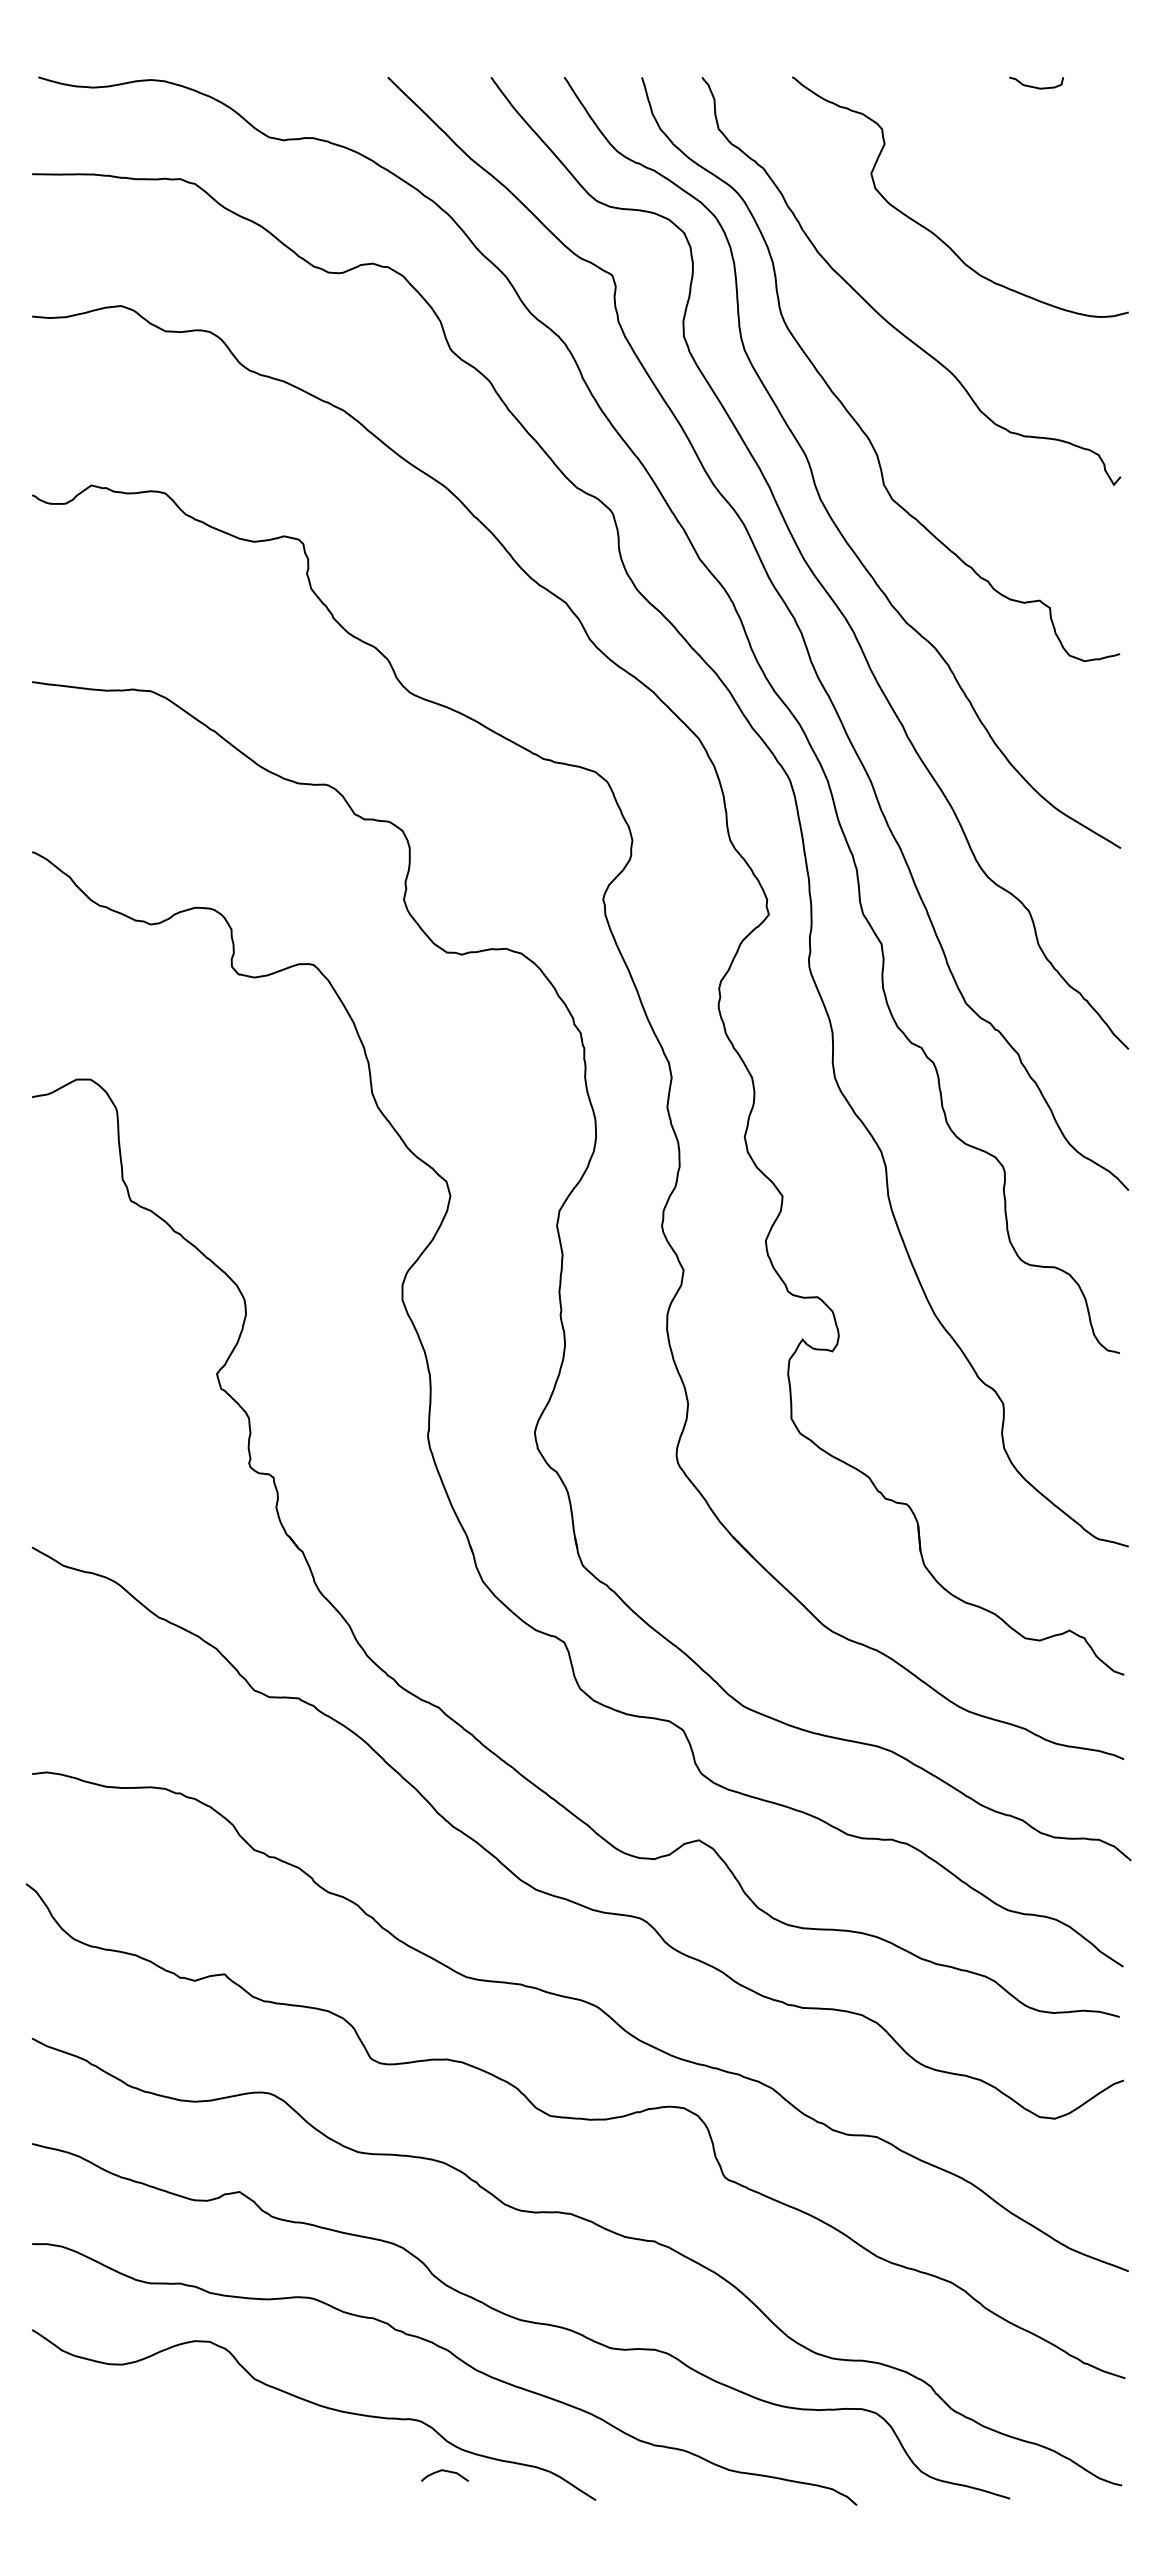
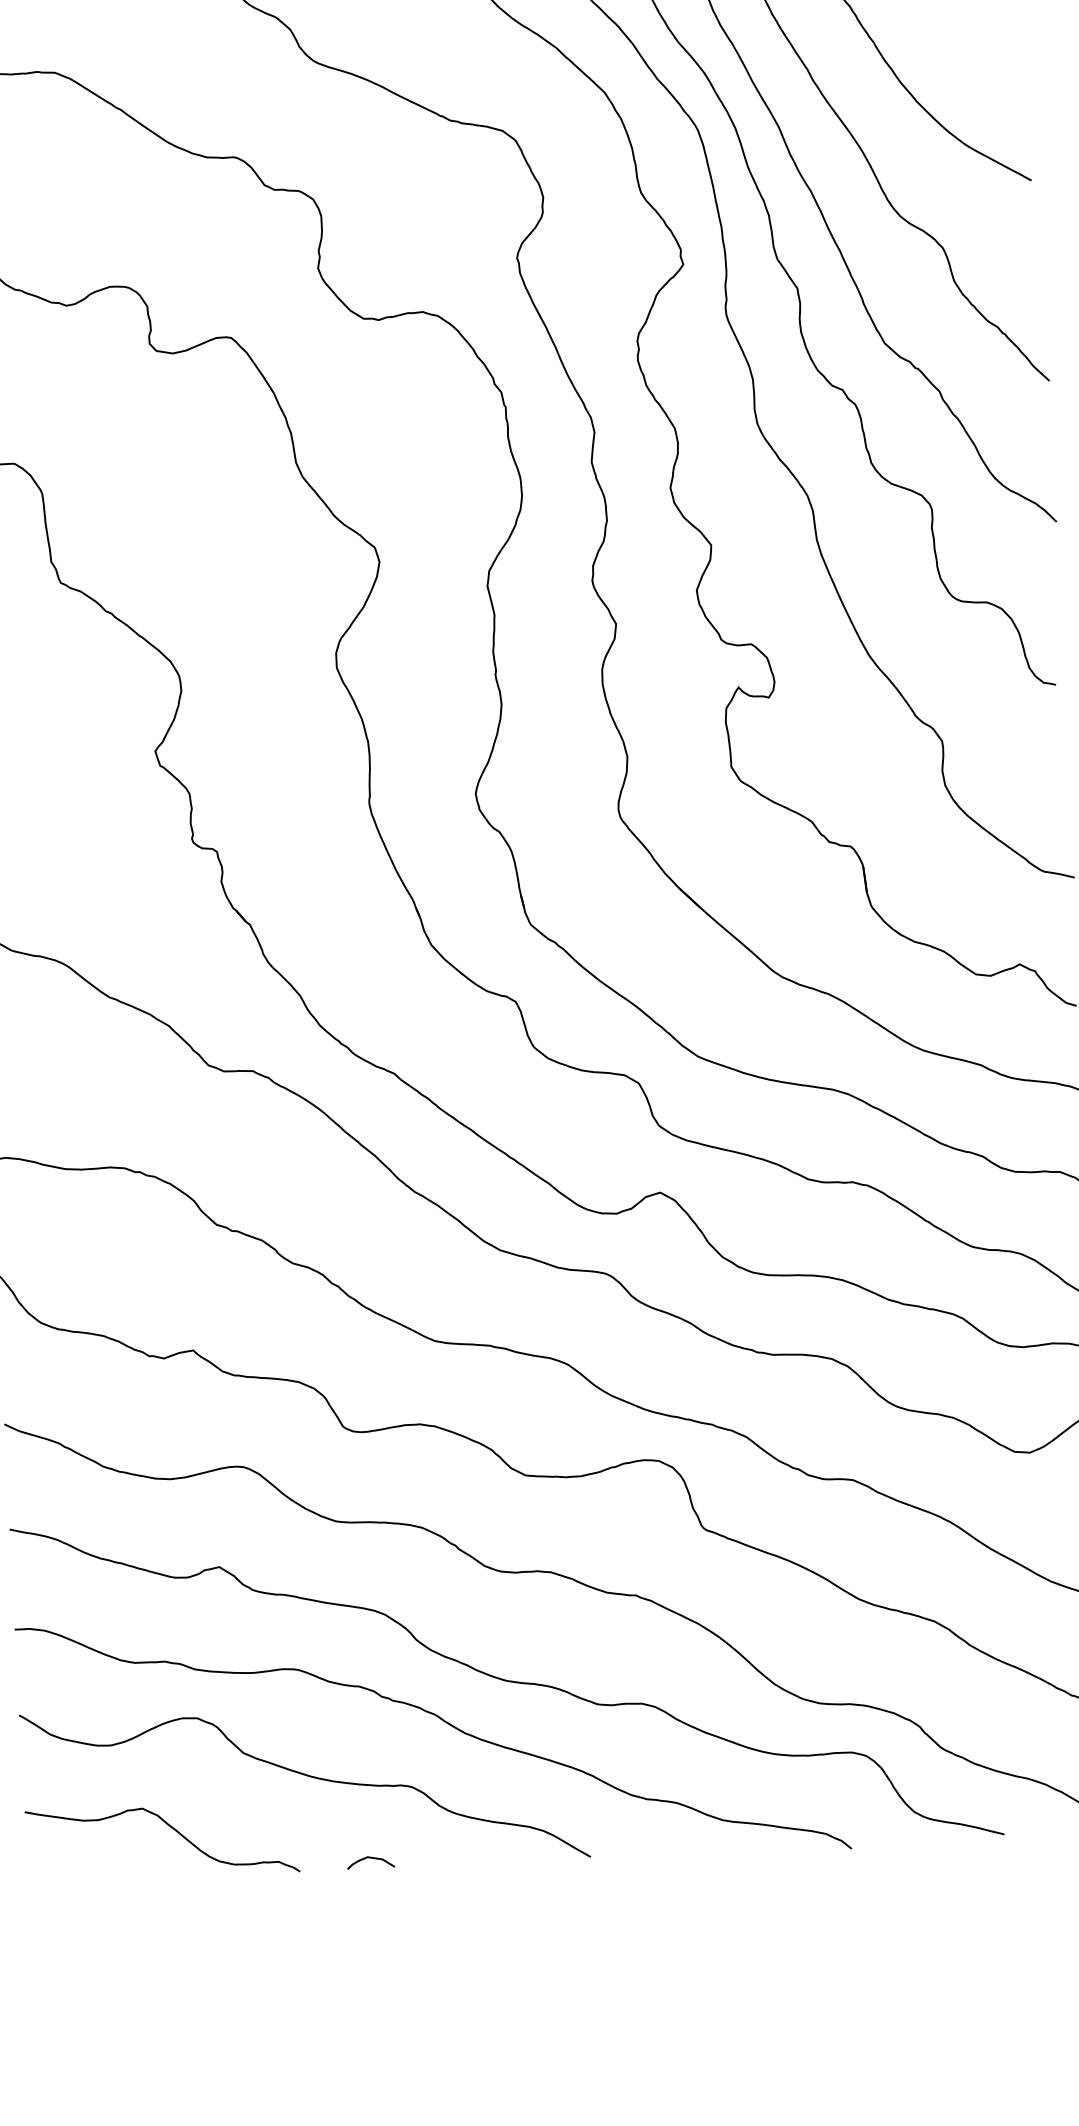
curve: (179, 2451) -> (172, 1829), added
curve: (444, 2471) -> (370, 1858), moved

